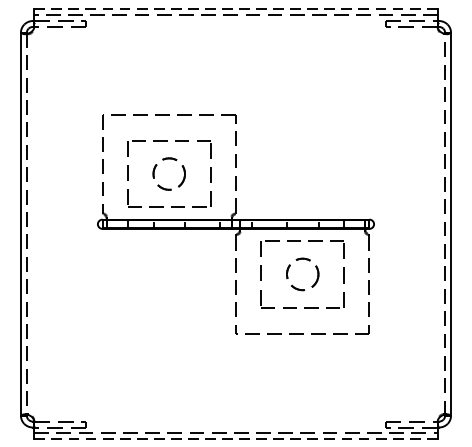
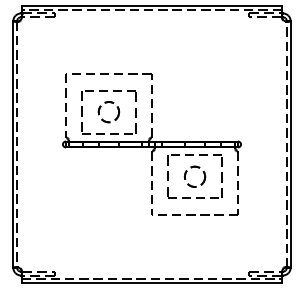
line: (236, 8) -> (152, 5), dashed -> solid
line: (235, 439) -> (151, 283), dashed -> solid

